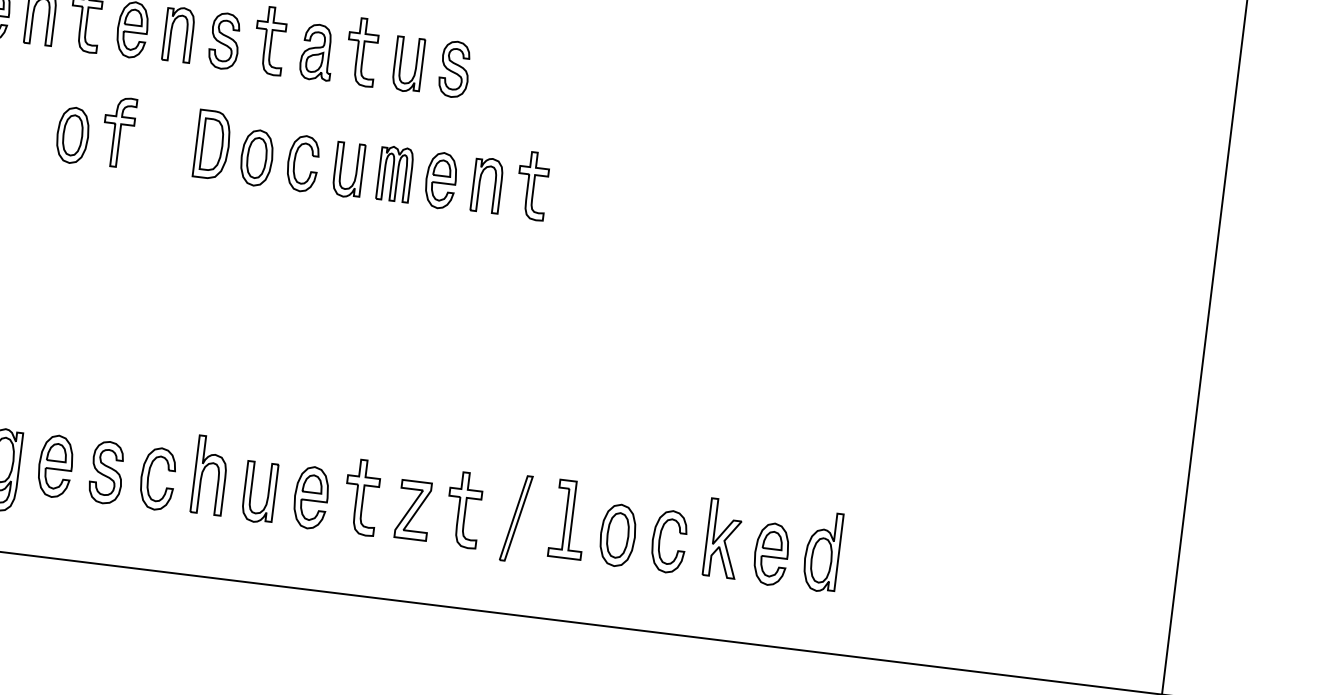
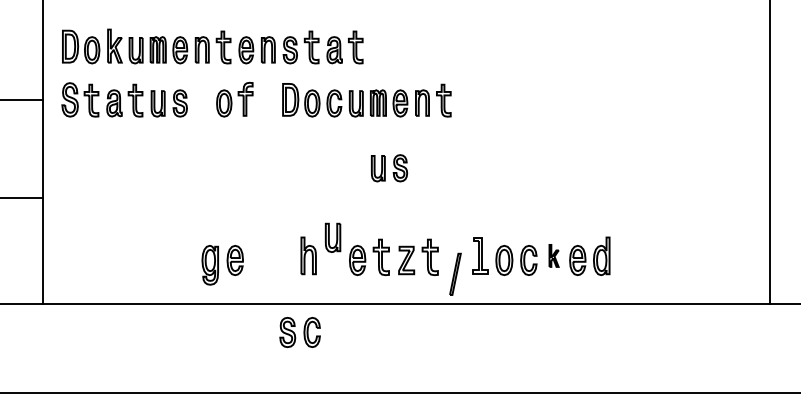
part: (431, 67) -> (389, 168), moved
part: (131, 473) -> (299, 331), moved
part: (258, 491) -> (332, 237), moved
part: (516, 516) -> (455, 273), moved
part: (721, 537) -> (553, 255), size x0.6

